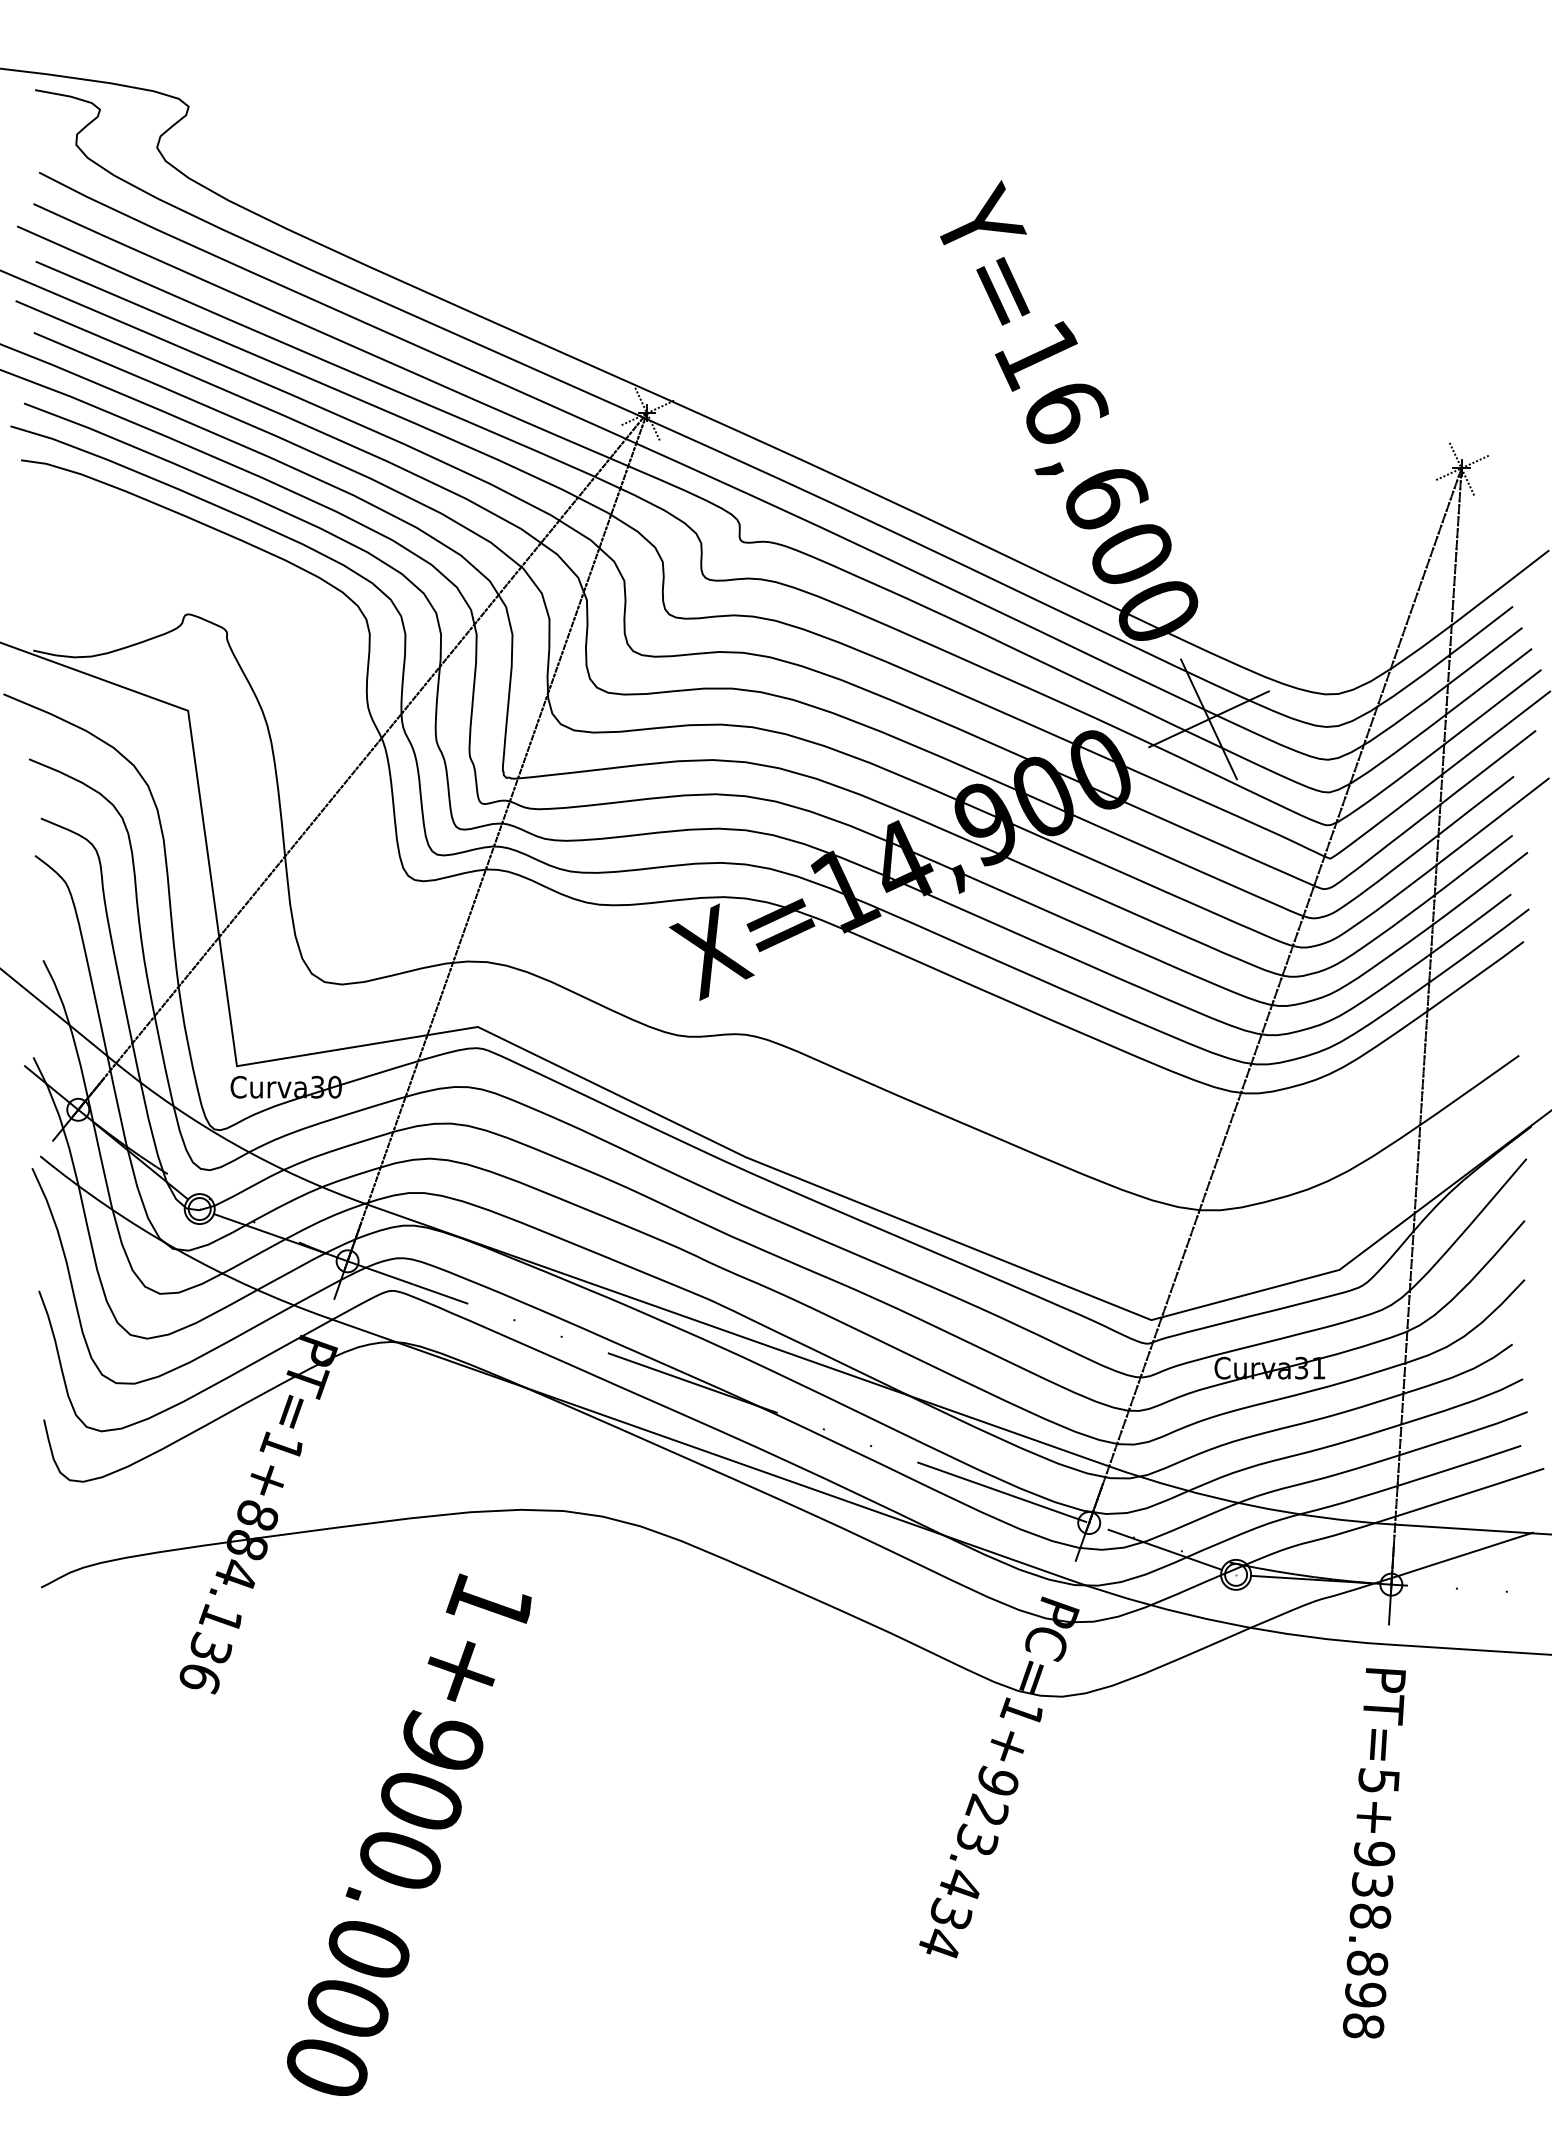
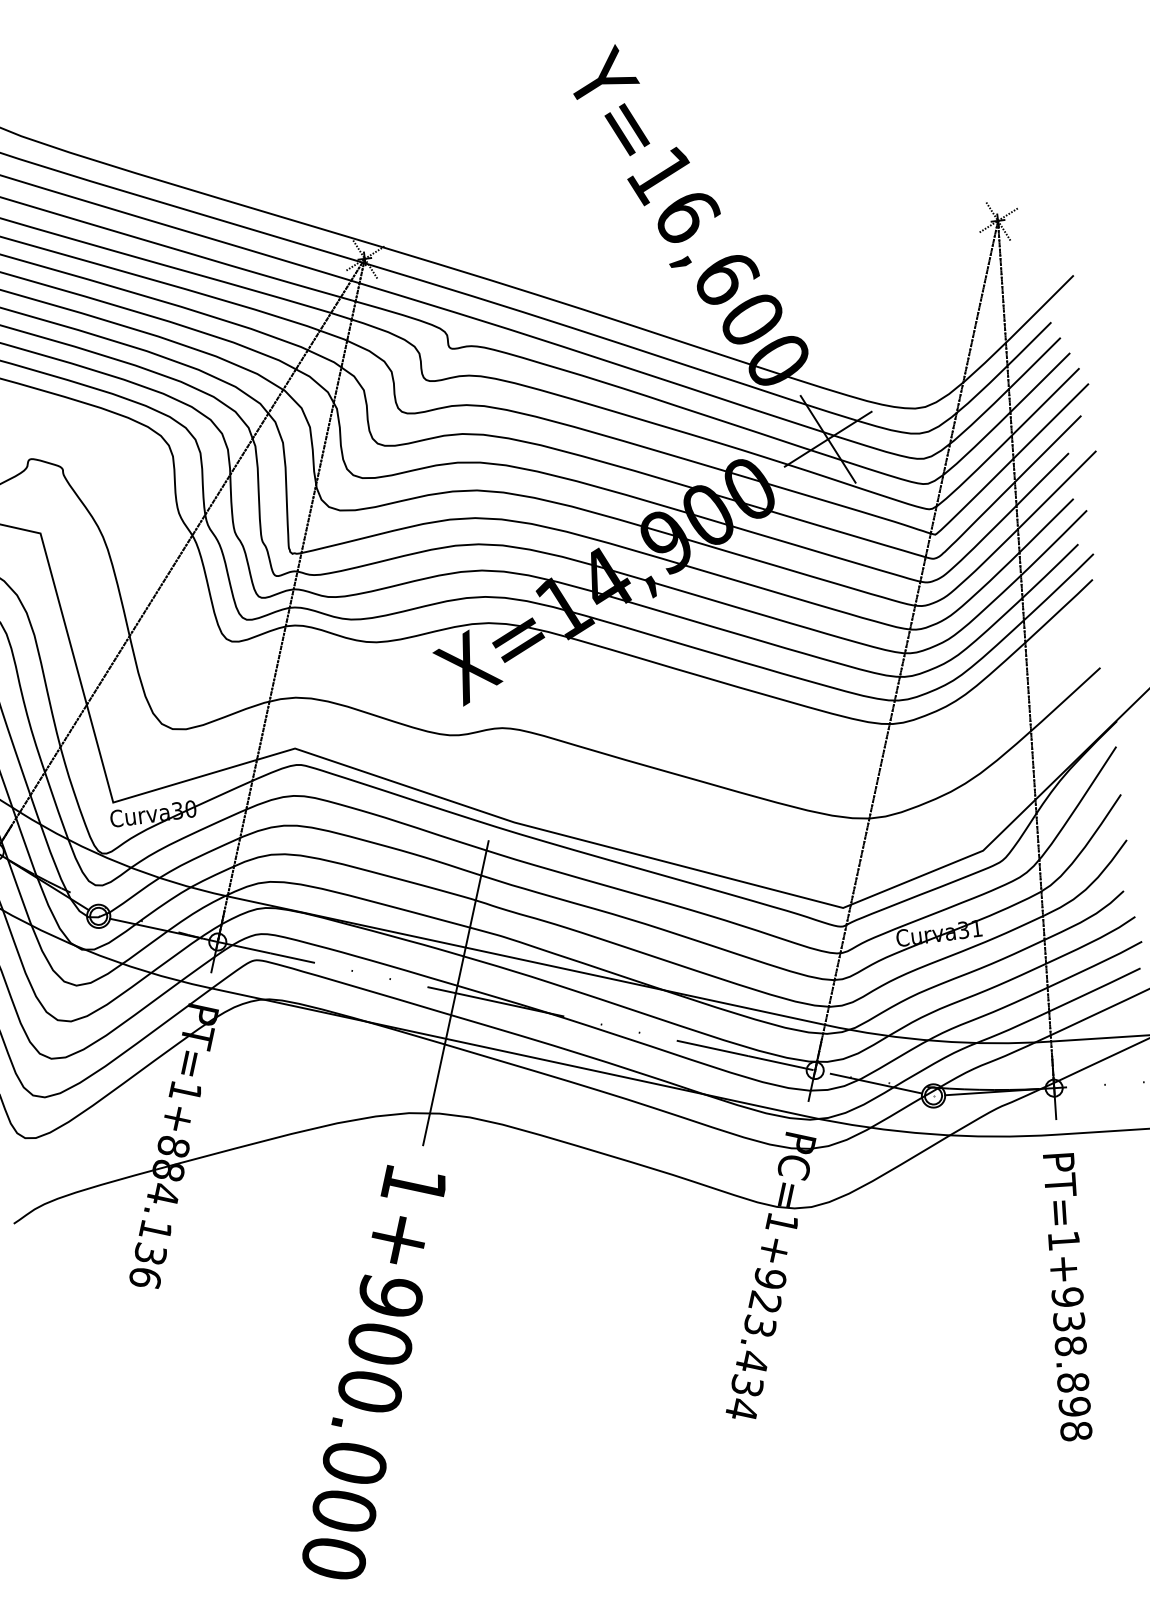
line: (642, 1365) -> (455, 993), added
text: (1378, 1780) -> (1063, 1240), PT=5+938.898 -> PT=1+938.898
text: (409, 1834) -> (374, 1370), moved

